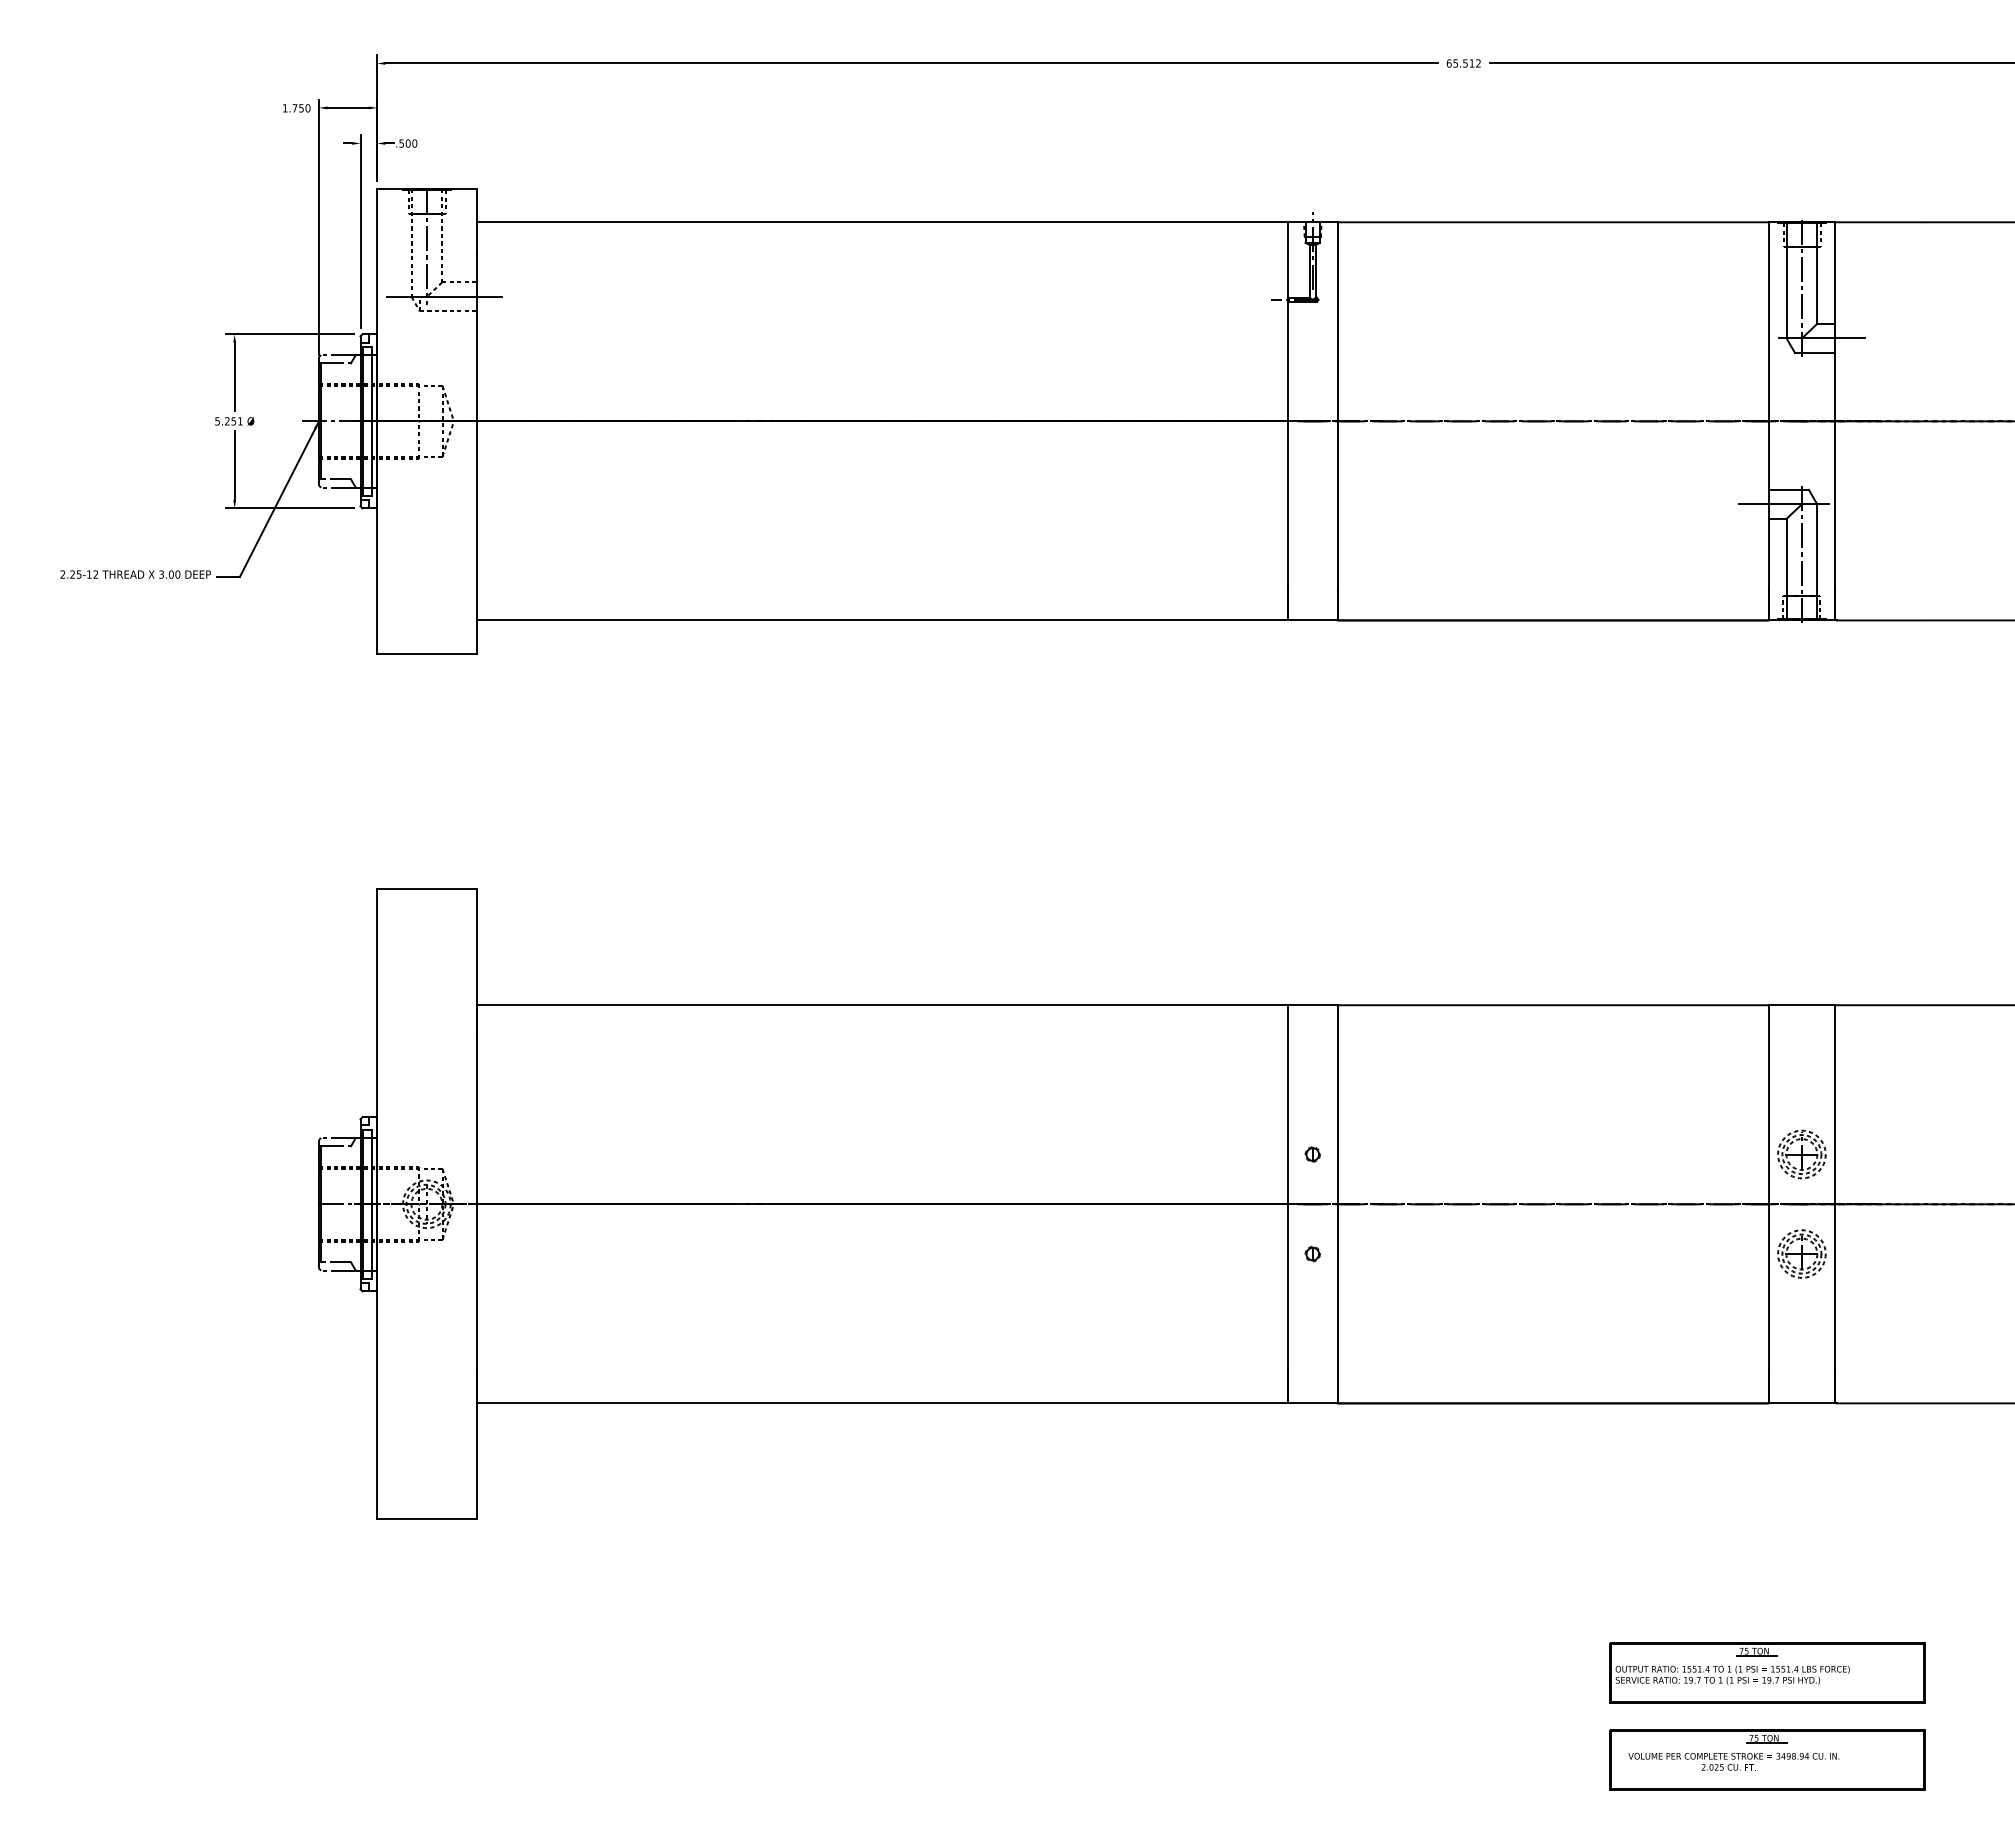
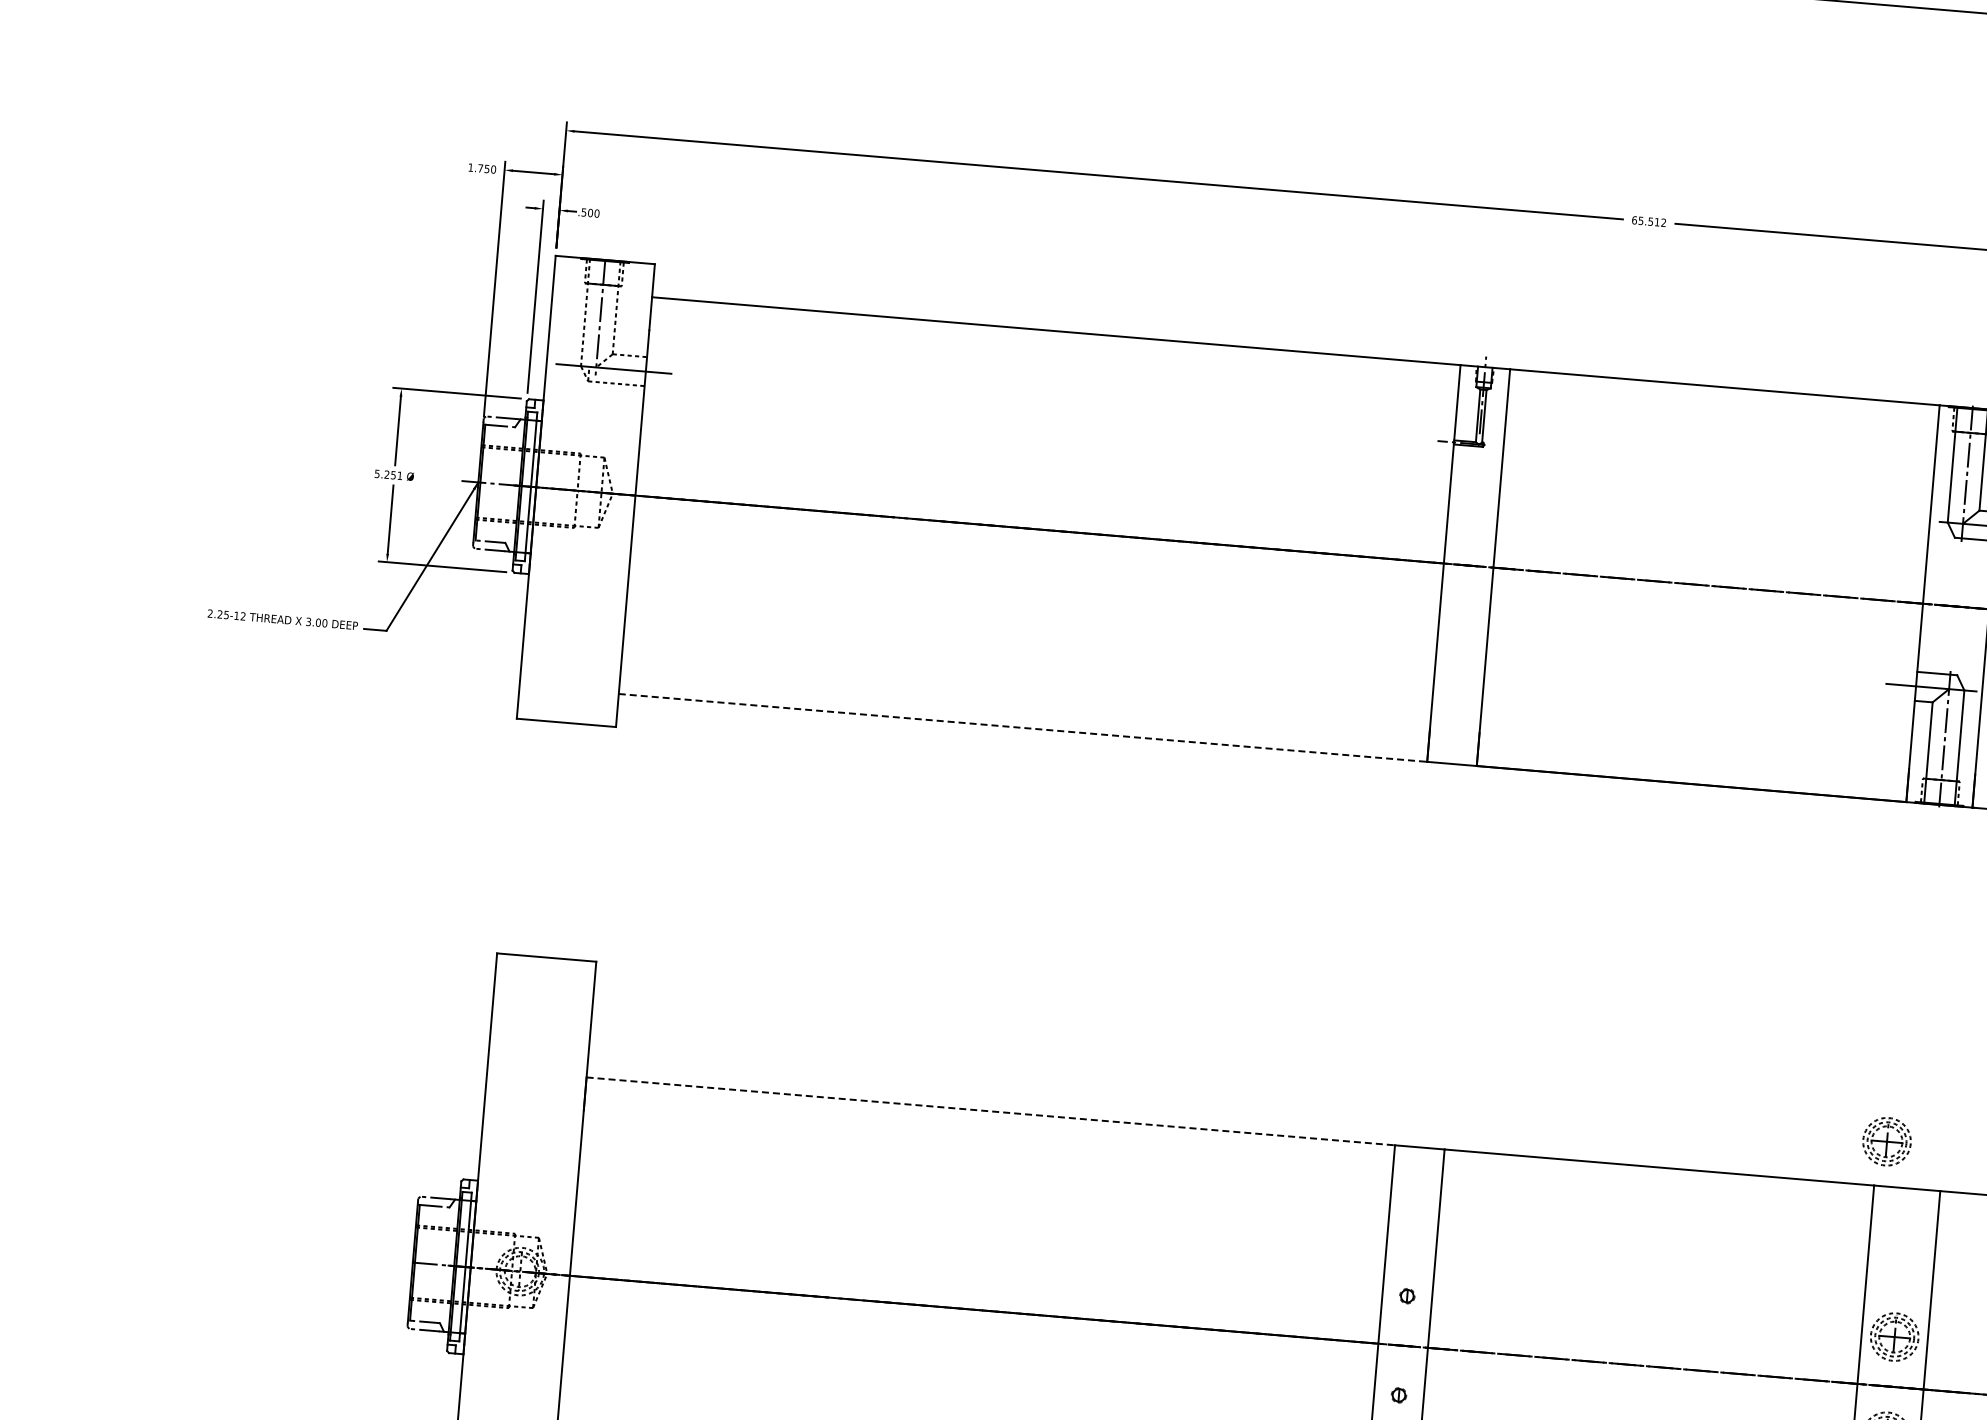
line: (882, 620) -> (1023, 728), solid -> dashed
part: (1777, 960) -> (1886, 1141), added
line: (882, 1005) -> (991, 1111), solid -> dashed

